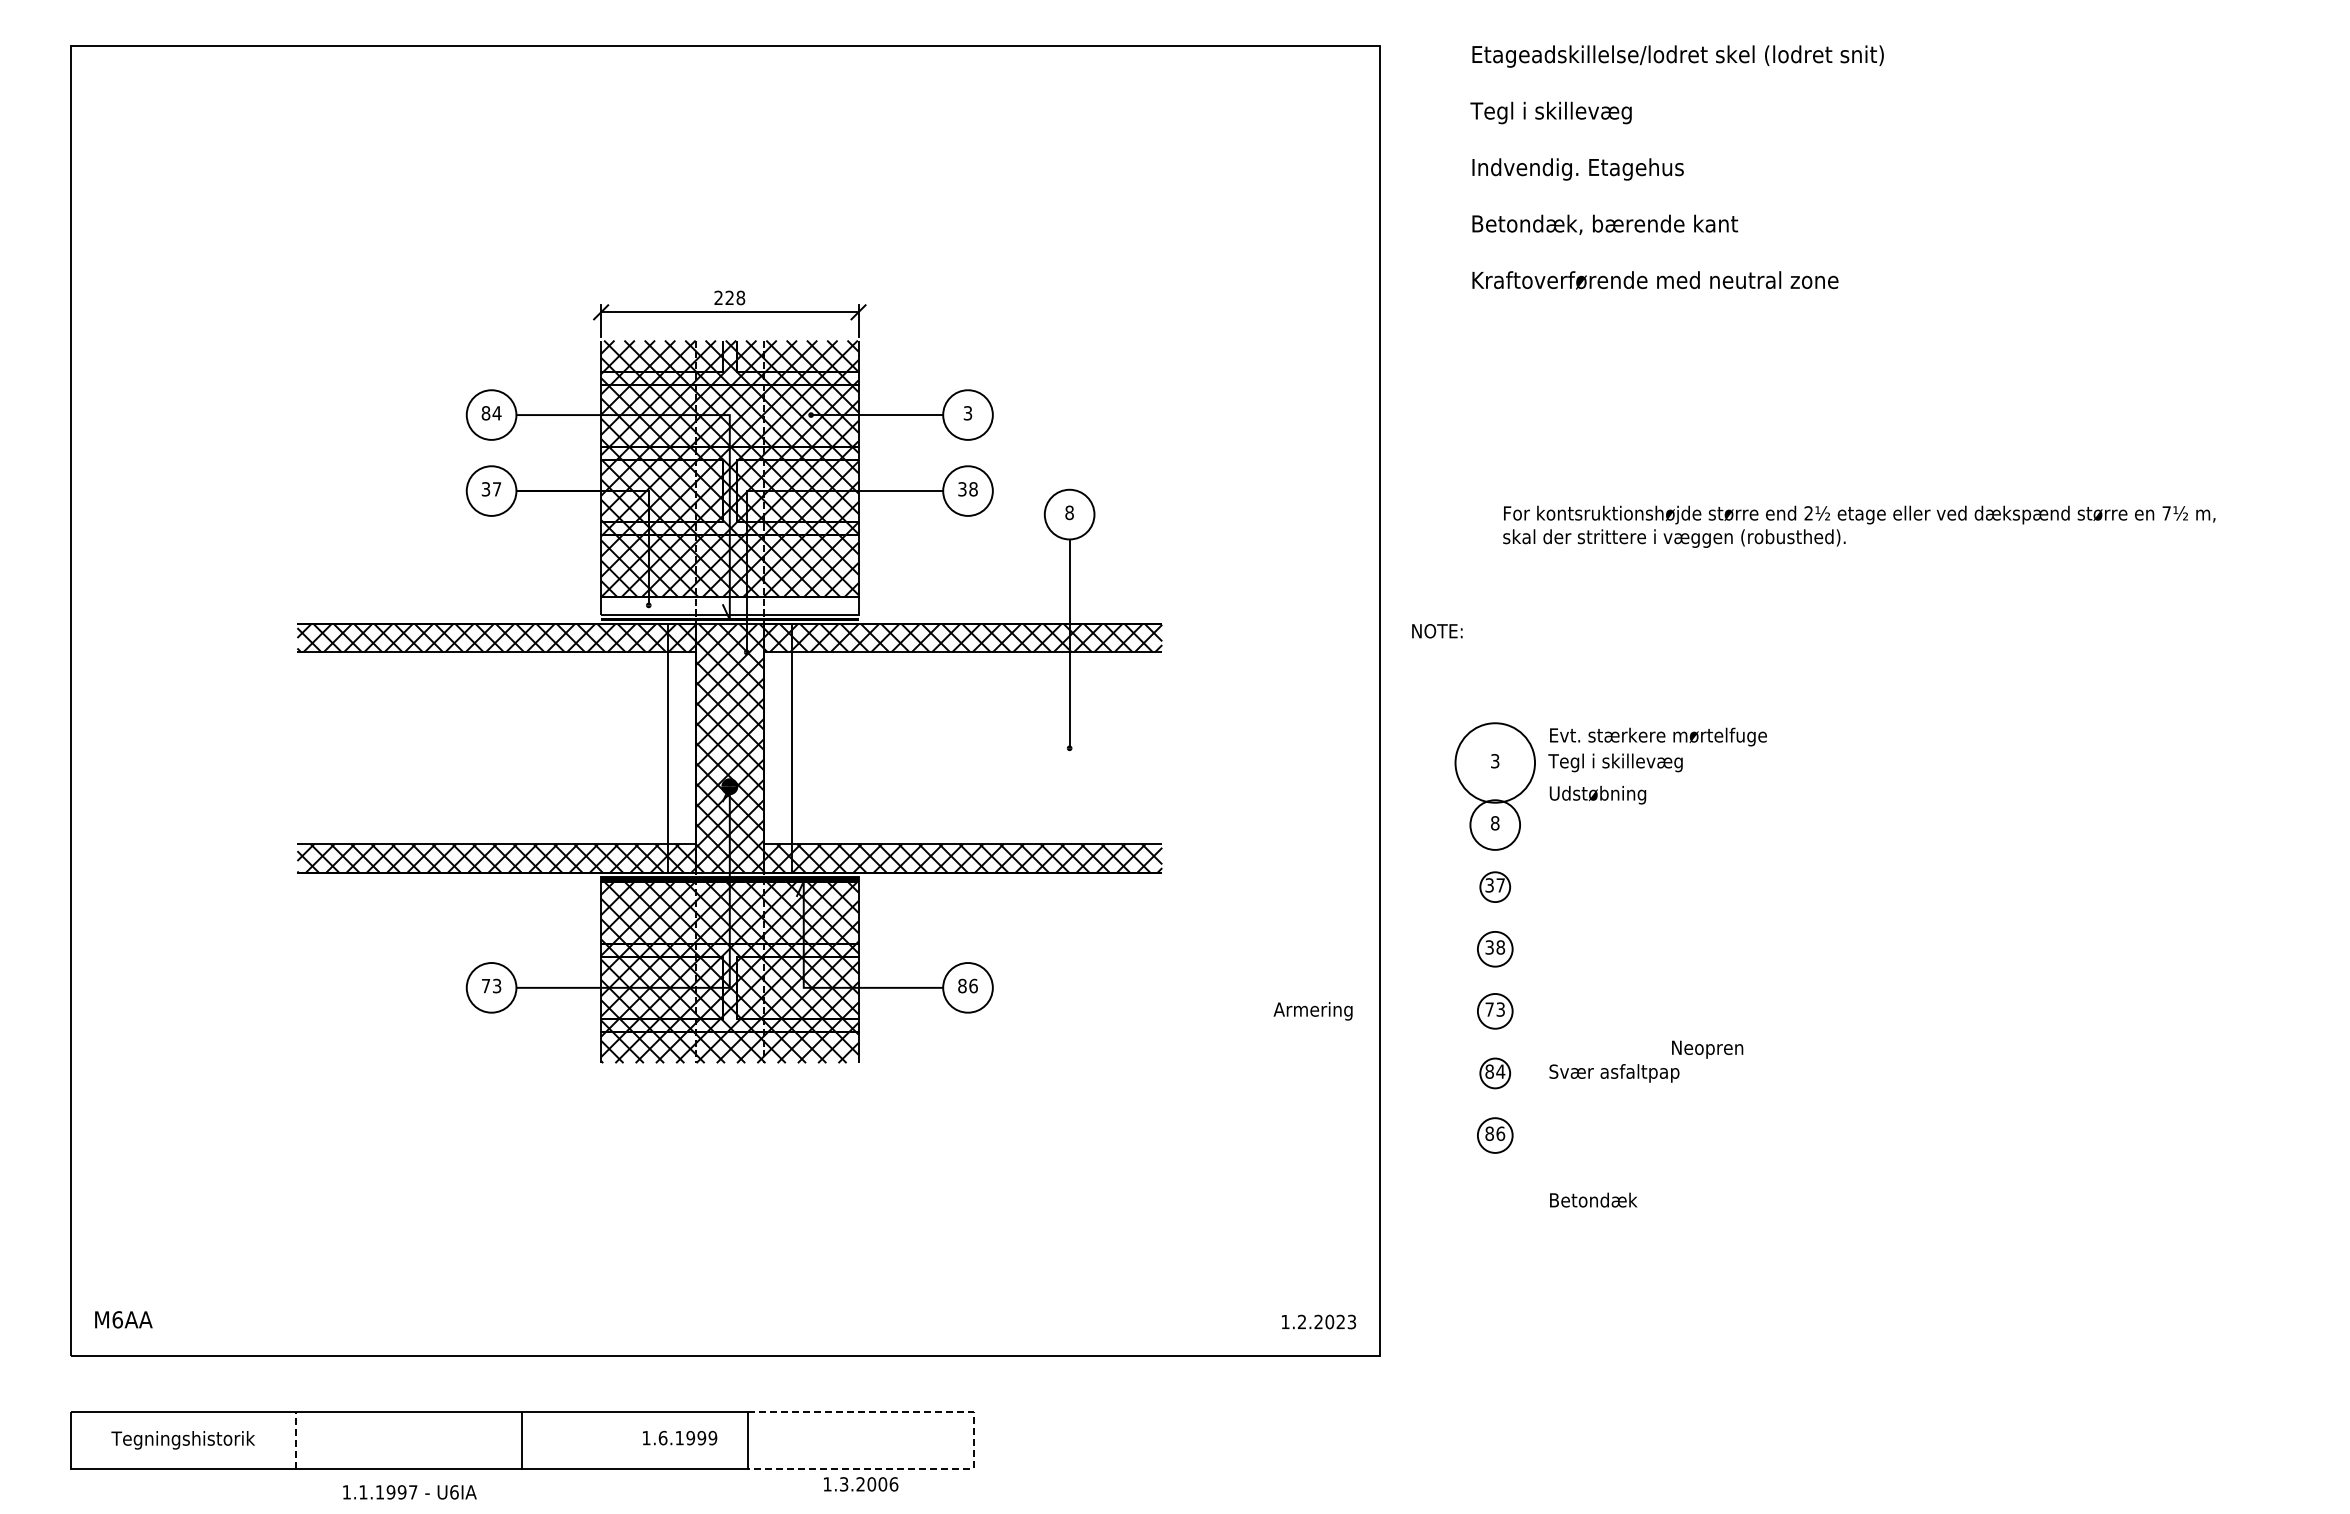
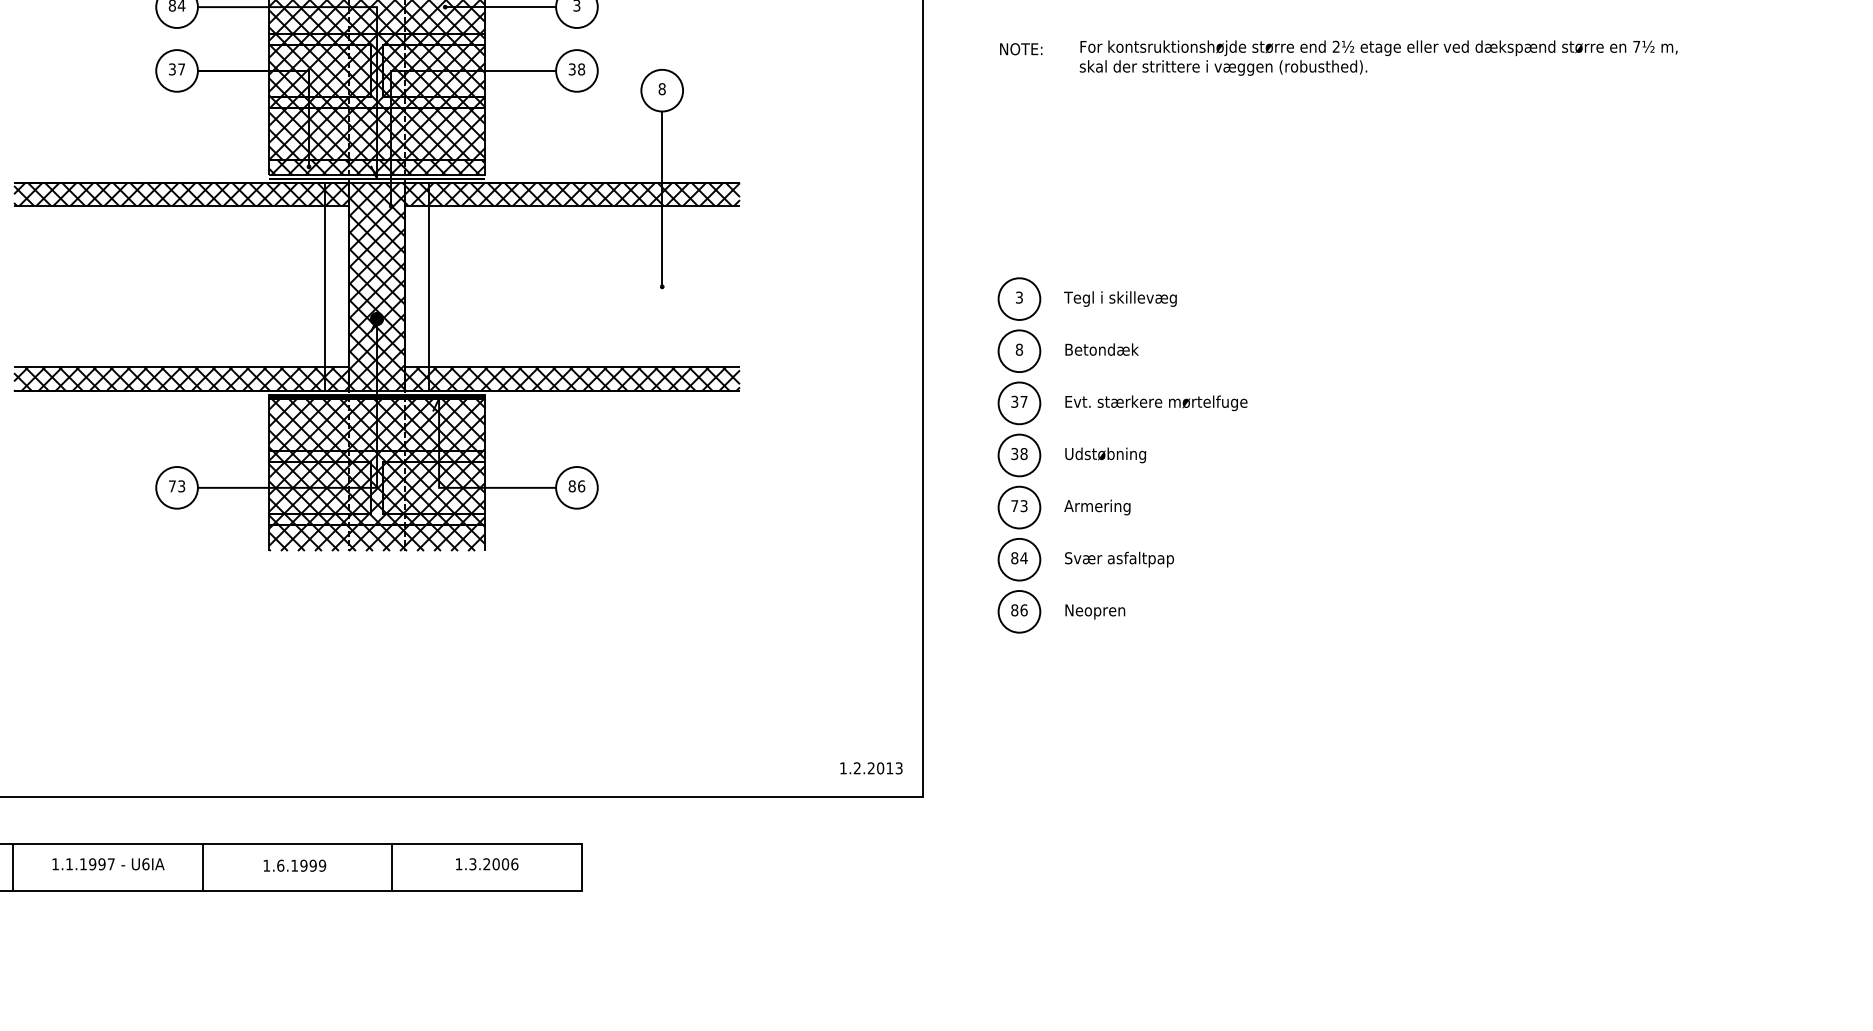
text: (1859, 526) -> (1378, 57), moved
hatch: (729, 606) -> (376, 167), added
text: (1437, 631) -> (1021, 49), moved
text: (1658, 736) -> (1156, 402), moved
circle: (1495, 762) -> (1019, 298), size x0.62
text: (1597, 794) -> (1105, 454), moved
circle: (1495, 887) -> (1019, 403), size x1.67
circle: (1495, 949) -> (1019, 455), size x1.43
text: (1312, 1011) -> (1096, 507), moved
circle: (1495, 1011) -> (1019, 507), size x1.43
text: (1707, 1049) -> (1095, 611), moved
circle: (1495, 1073) -> (1019, 559), size x1.67
circle: (1495, 1135) -> (1019, 611), size x1.43
text: (1593, 1199) -> (1101, 349), moved
text: (1340, 1321) -> (889, 767), 1.2.2023 -> 1.2.2013
text: (680, 1437) -> (295, 865), moved
line: (296, 1439) -> (13, 866), dashed -> solid
line: (973, 1440) -> (581, 867), dashed -> solid
text: (861, 1484) -> (487, 864), moved
text: (409, 1492) -> (108, 864), moved

